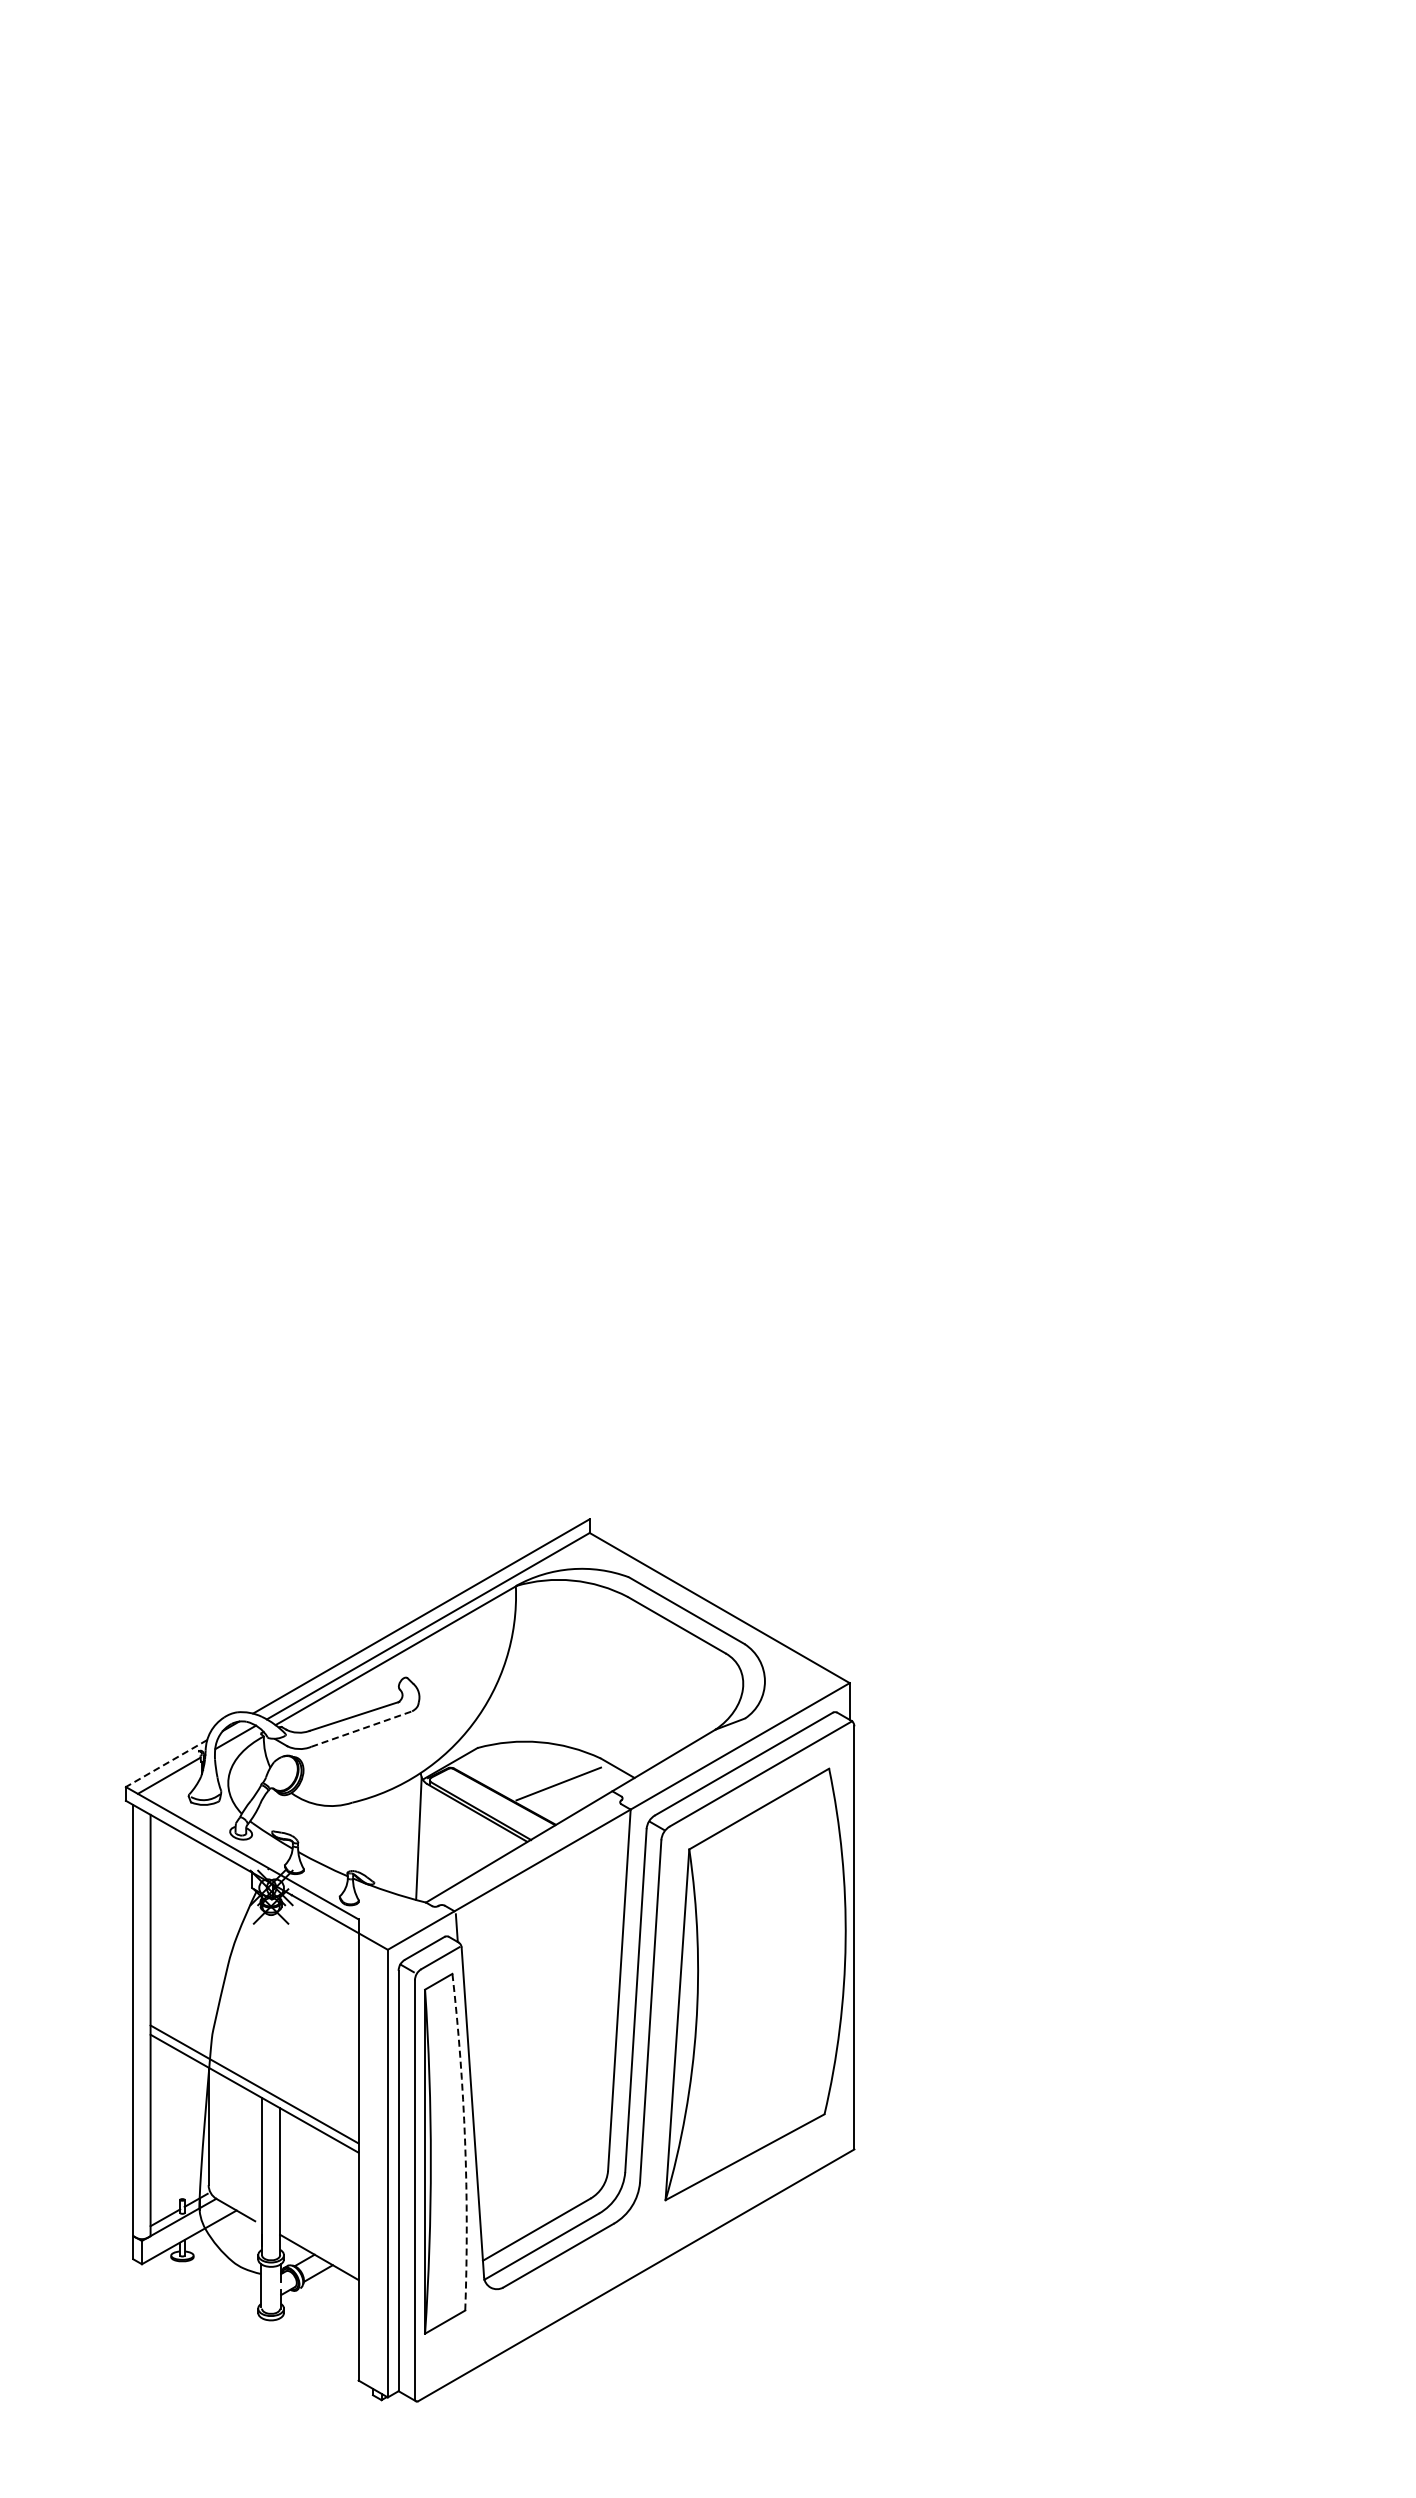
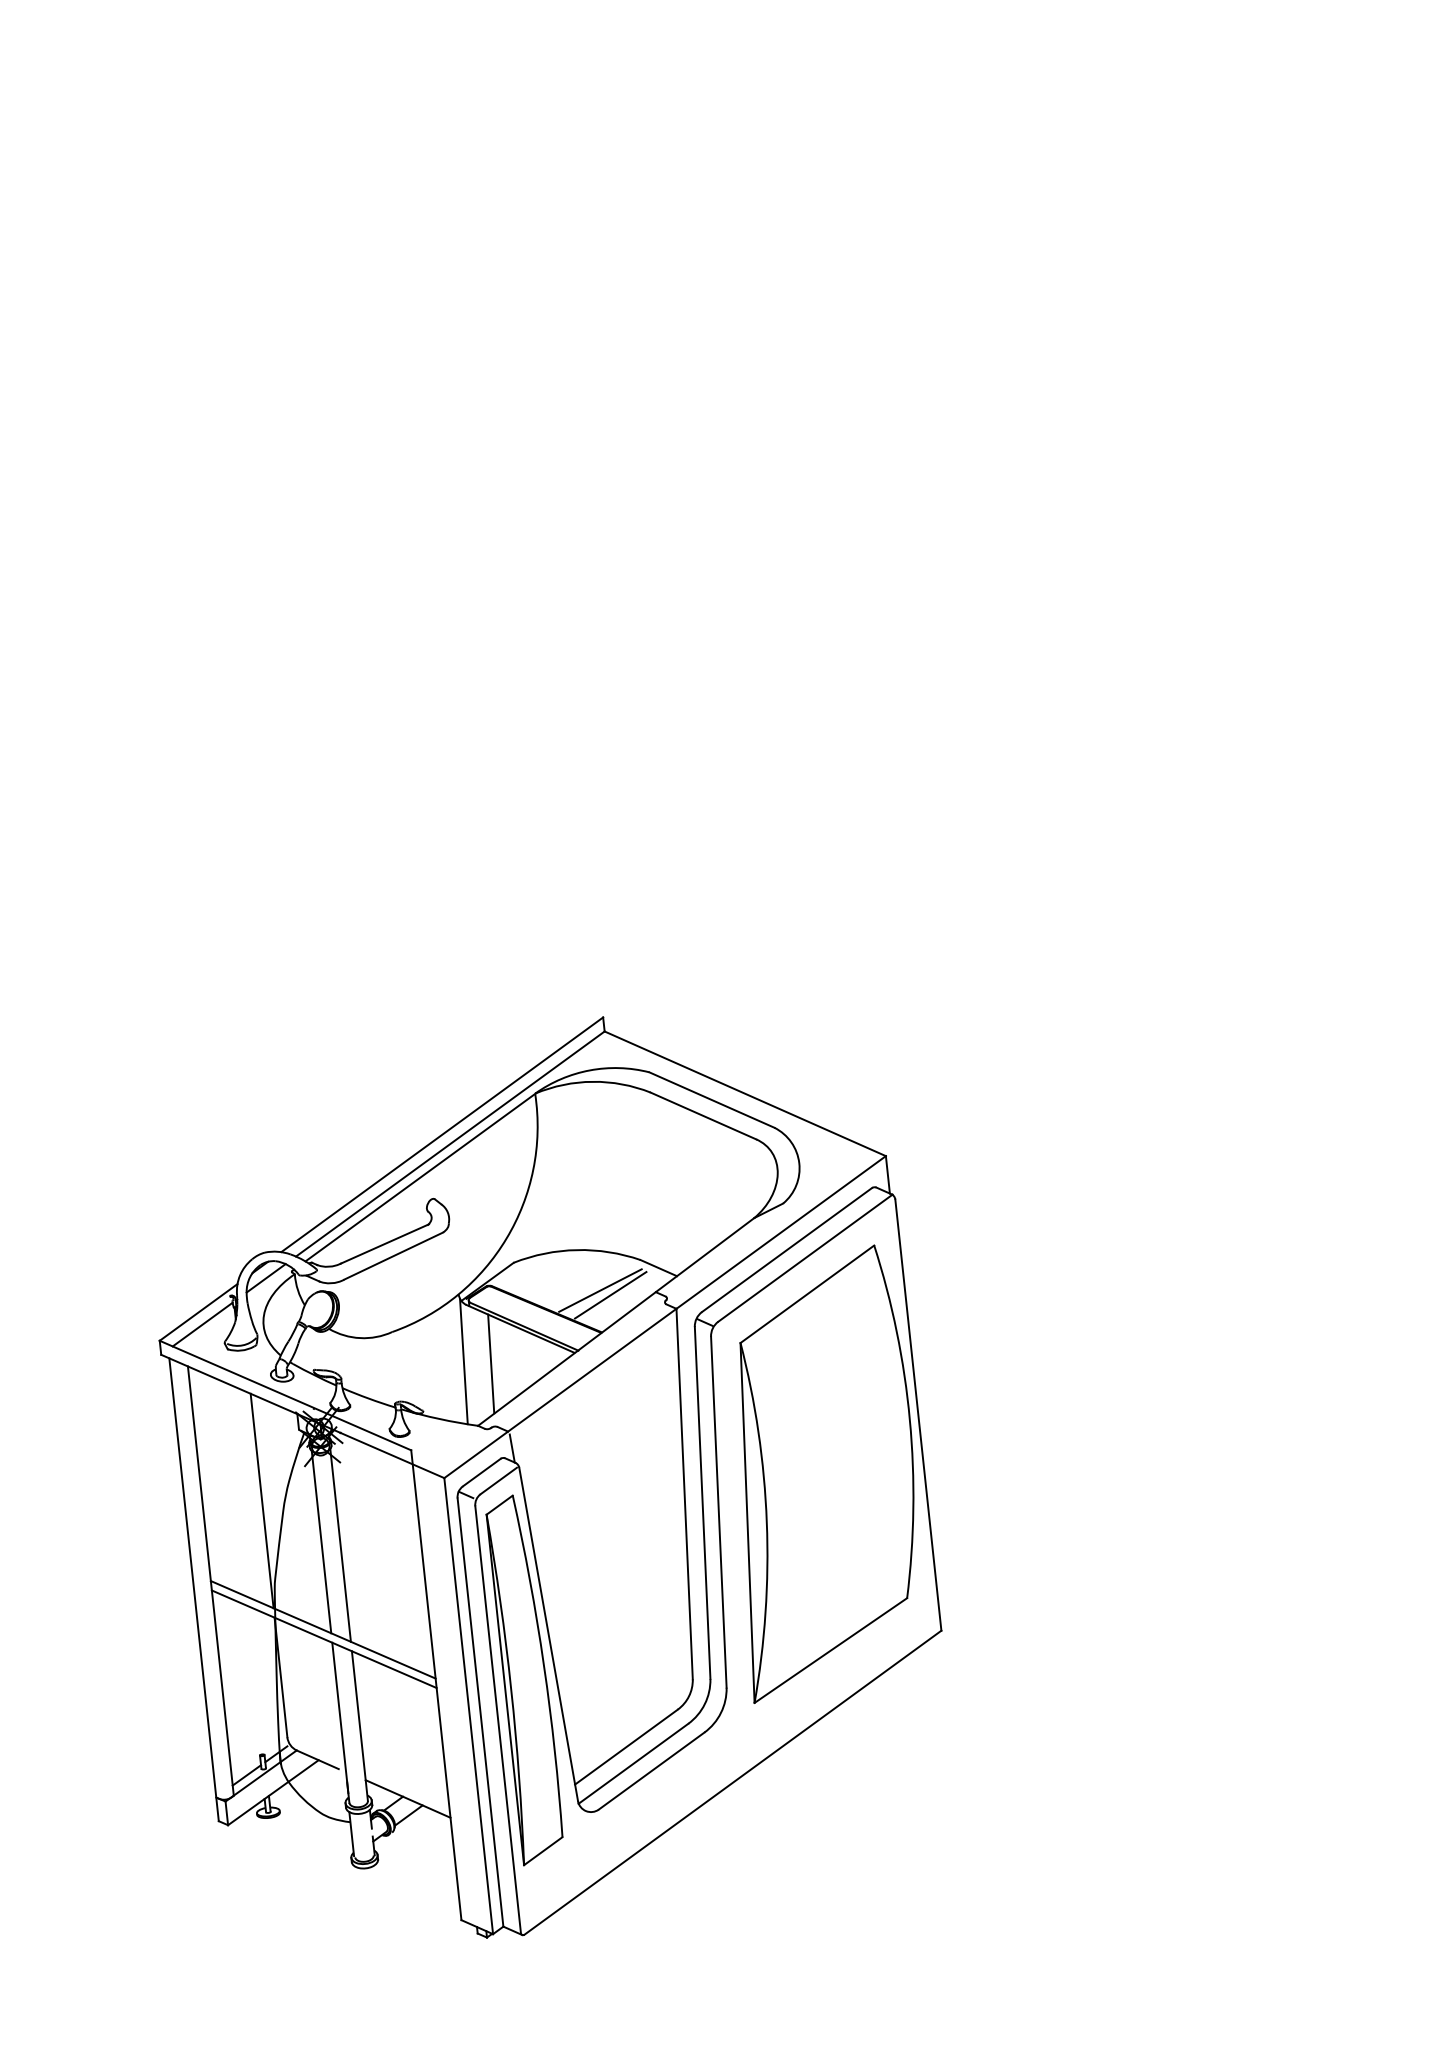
line: (362, 1728) -> (394, 1255), dashed -> solid
line: (166, 1763) -> (198, 1312), dashed -> solid
line: (568, 1789) -> (610, 1295), added
line: (444, 1843) -> (490, 1363), added
line: (208, 1952) -> (261, 1500), added
line: (262, 1998) -> (321, 1541), added
line: (280, 2003) -> (340, 1544), added
arc: (465, 2141) -> (544, 1664), dashed -> solid

